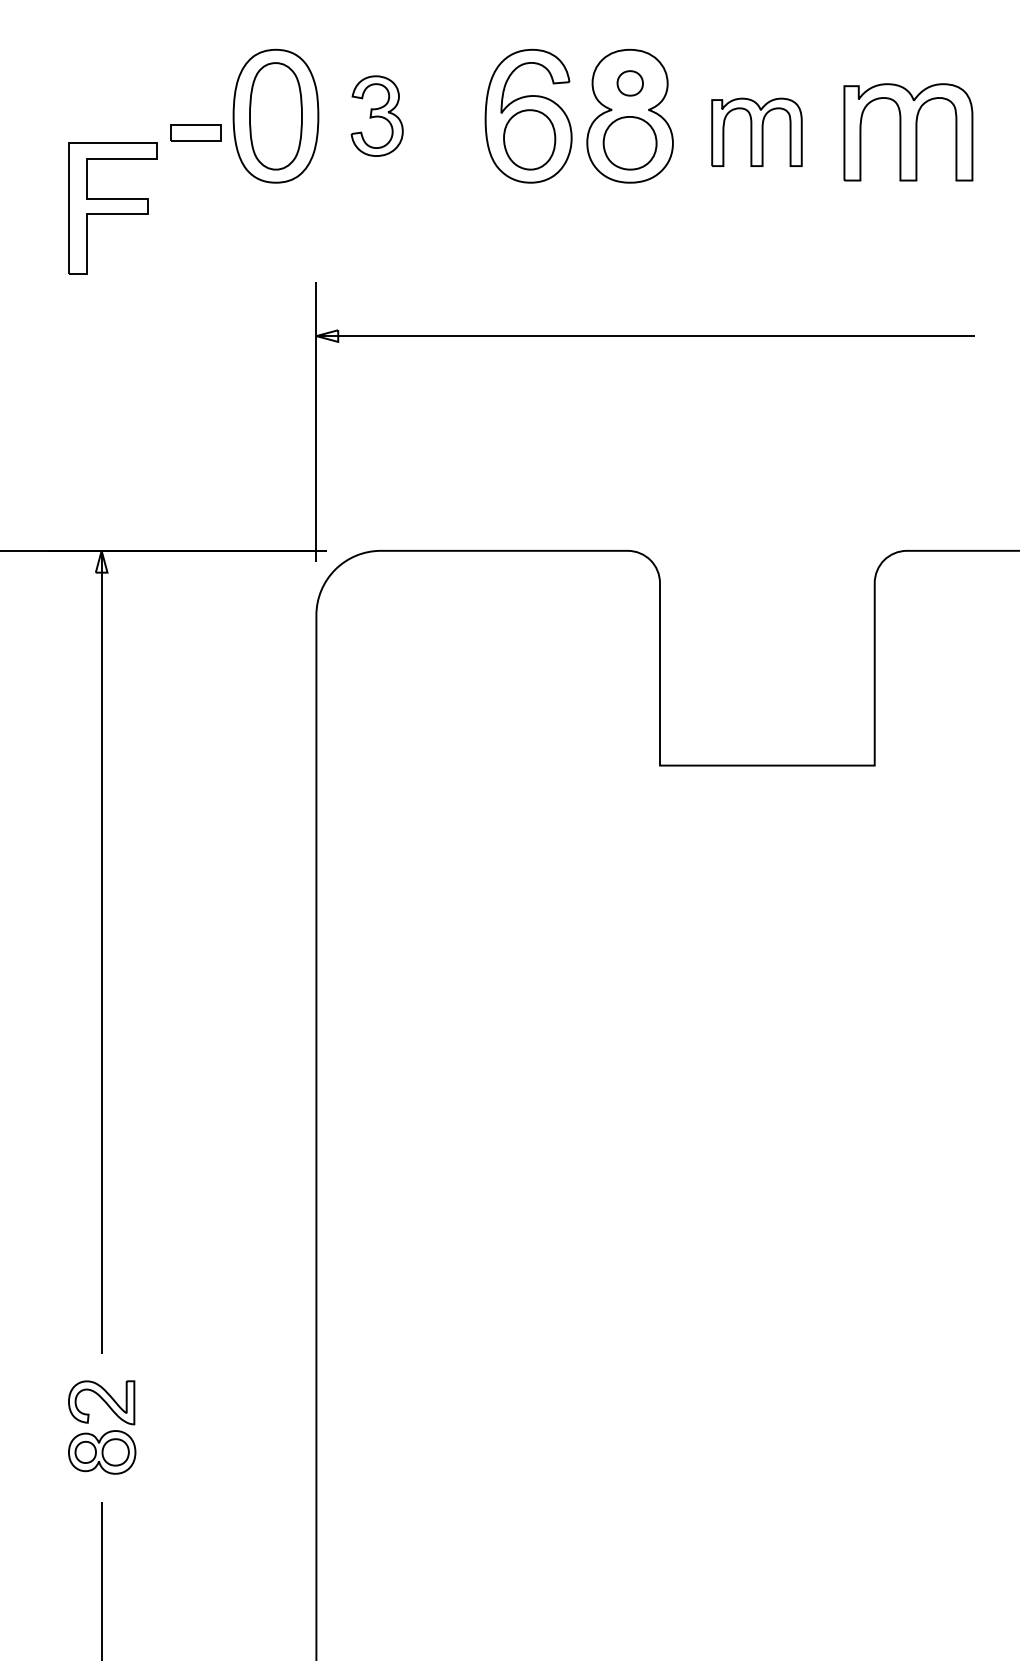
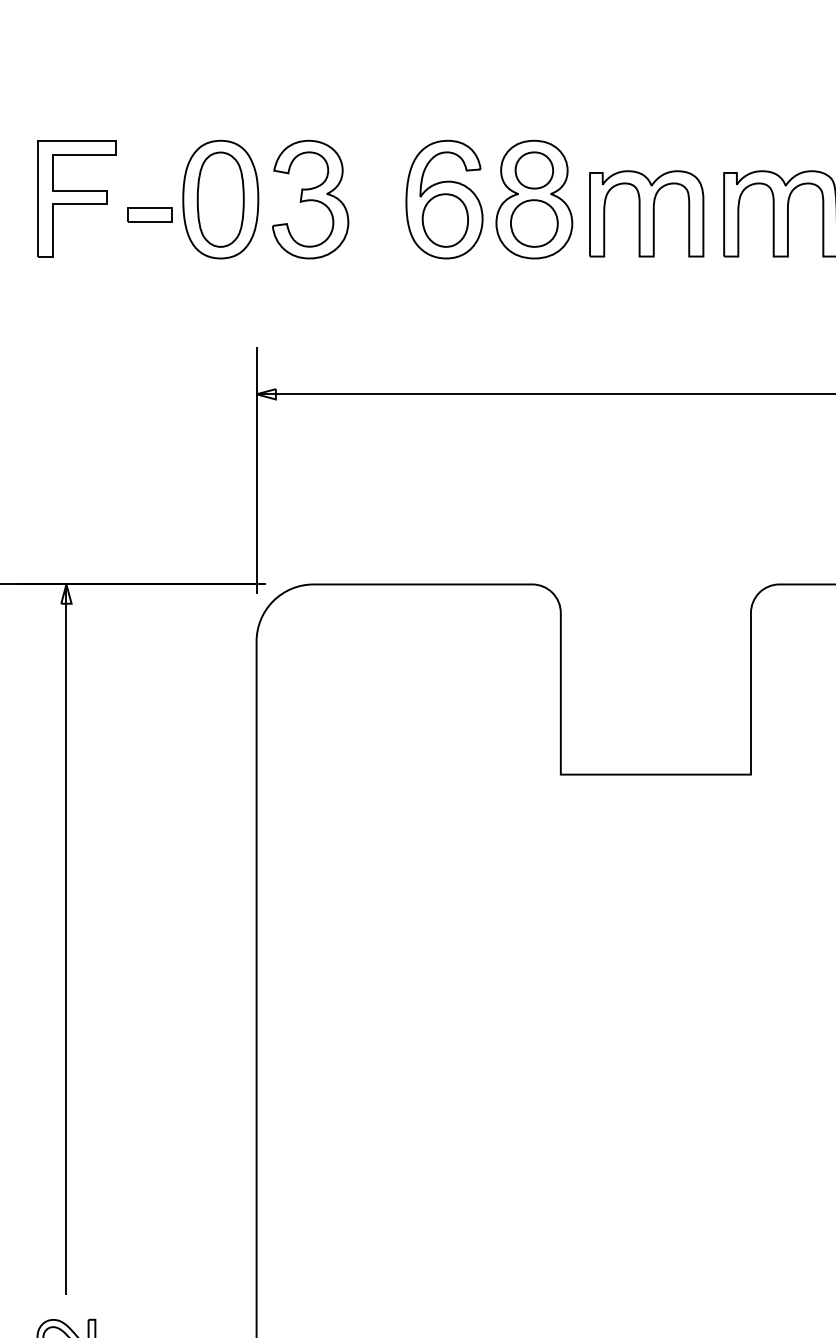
part: (630, 83) -> (534, 170), size x1.67
part: (376, 115) -> (309, 198), size x1.67
part: (756, 132) -> (646, 214), size x1.43
part: (112, 208) -> (76, 198), moved

